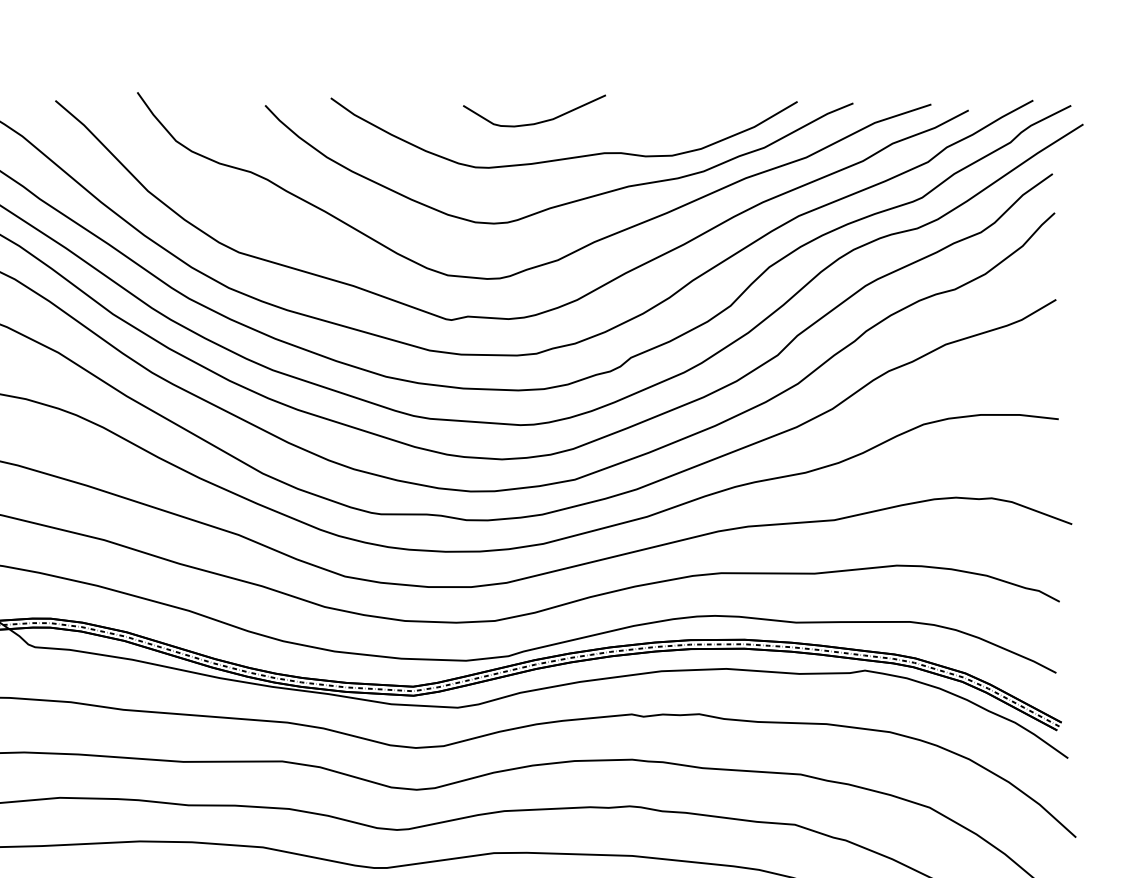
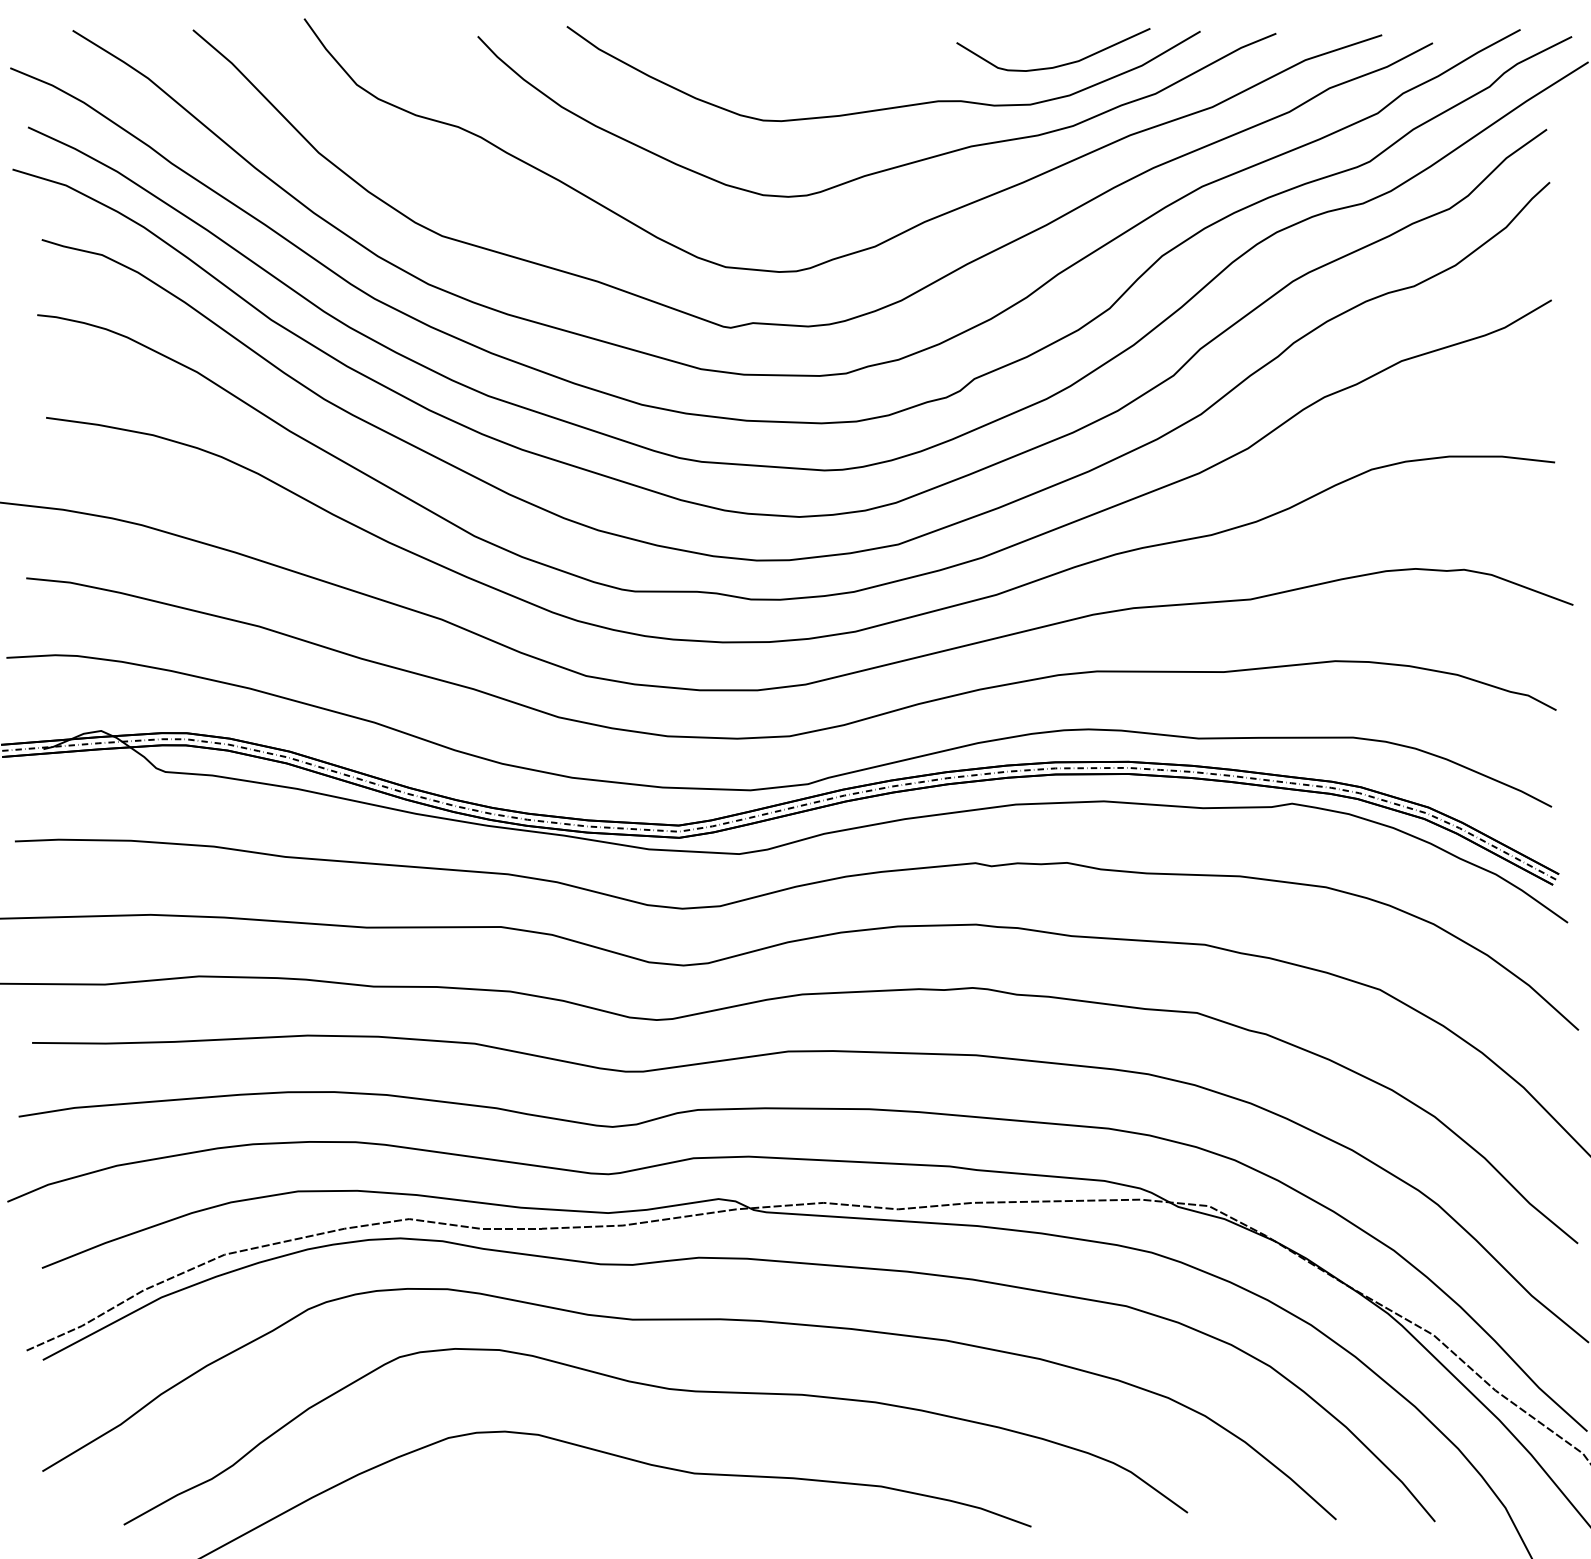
curve: (537, 122) -> (1057, 65), moved

